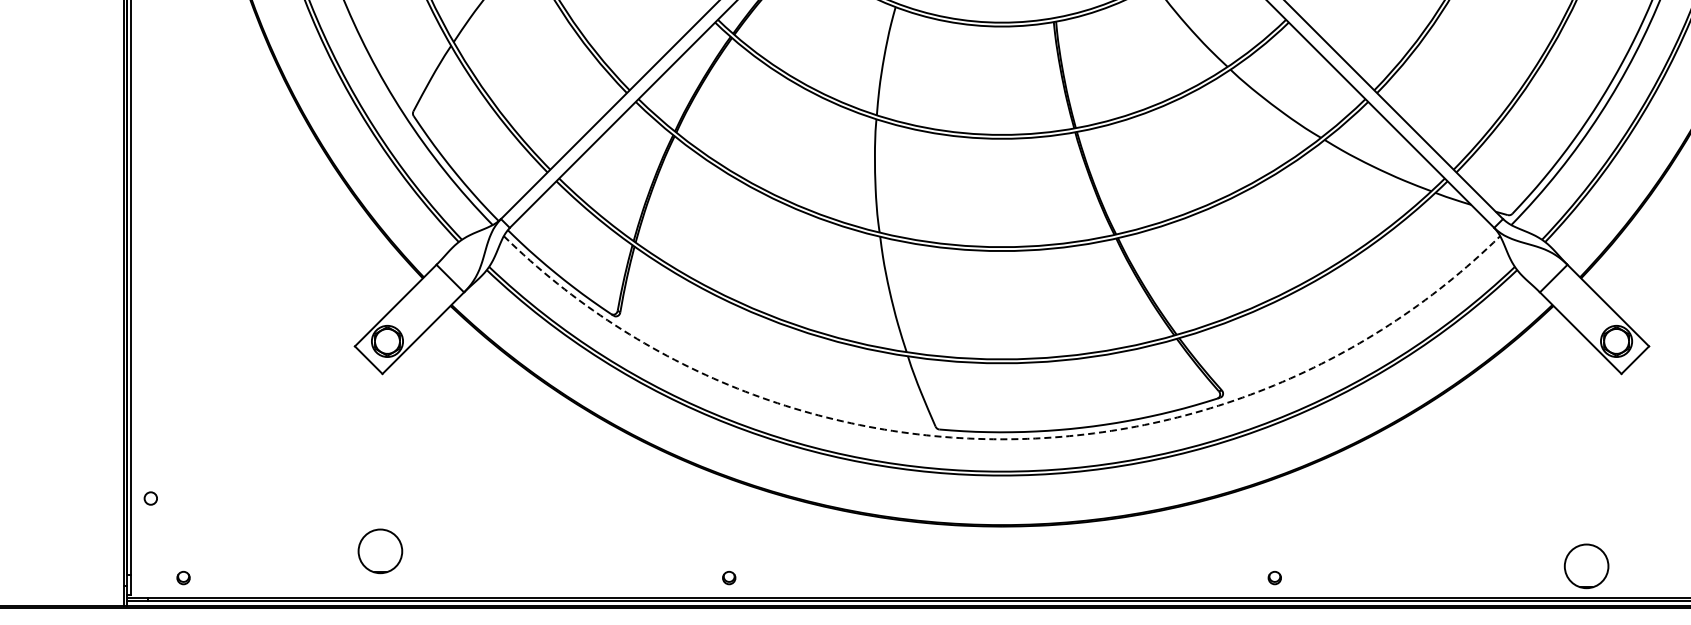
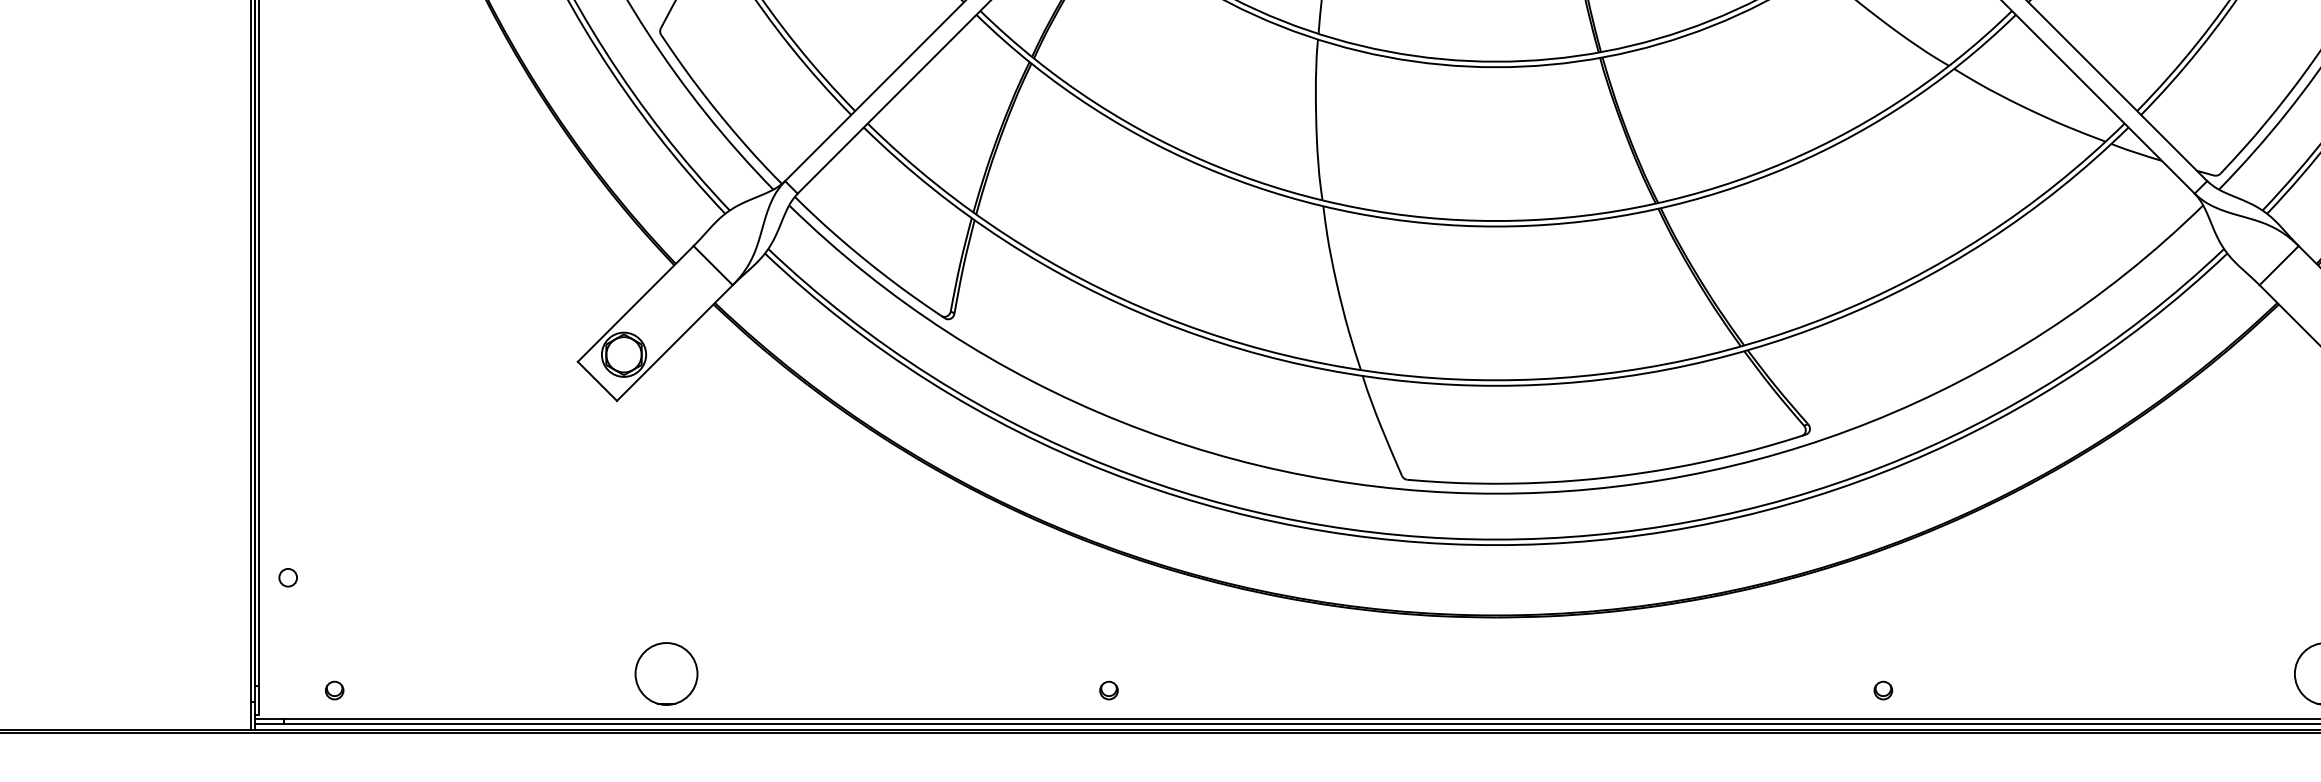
arc: (1002, 439) -> (1496, 493), dashed -> solid
part: (380, 551) -> (666, 674), moved

